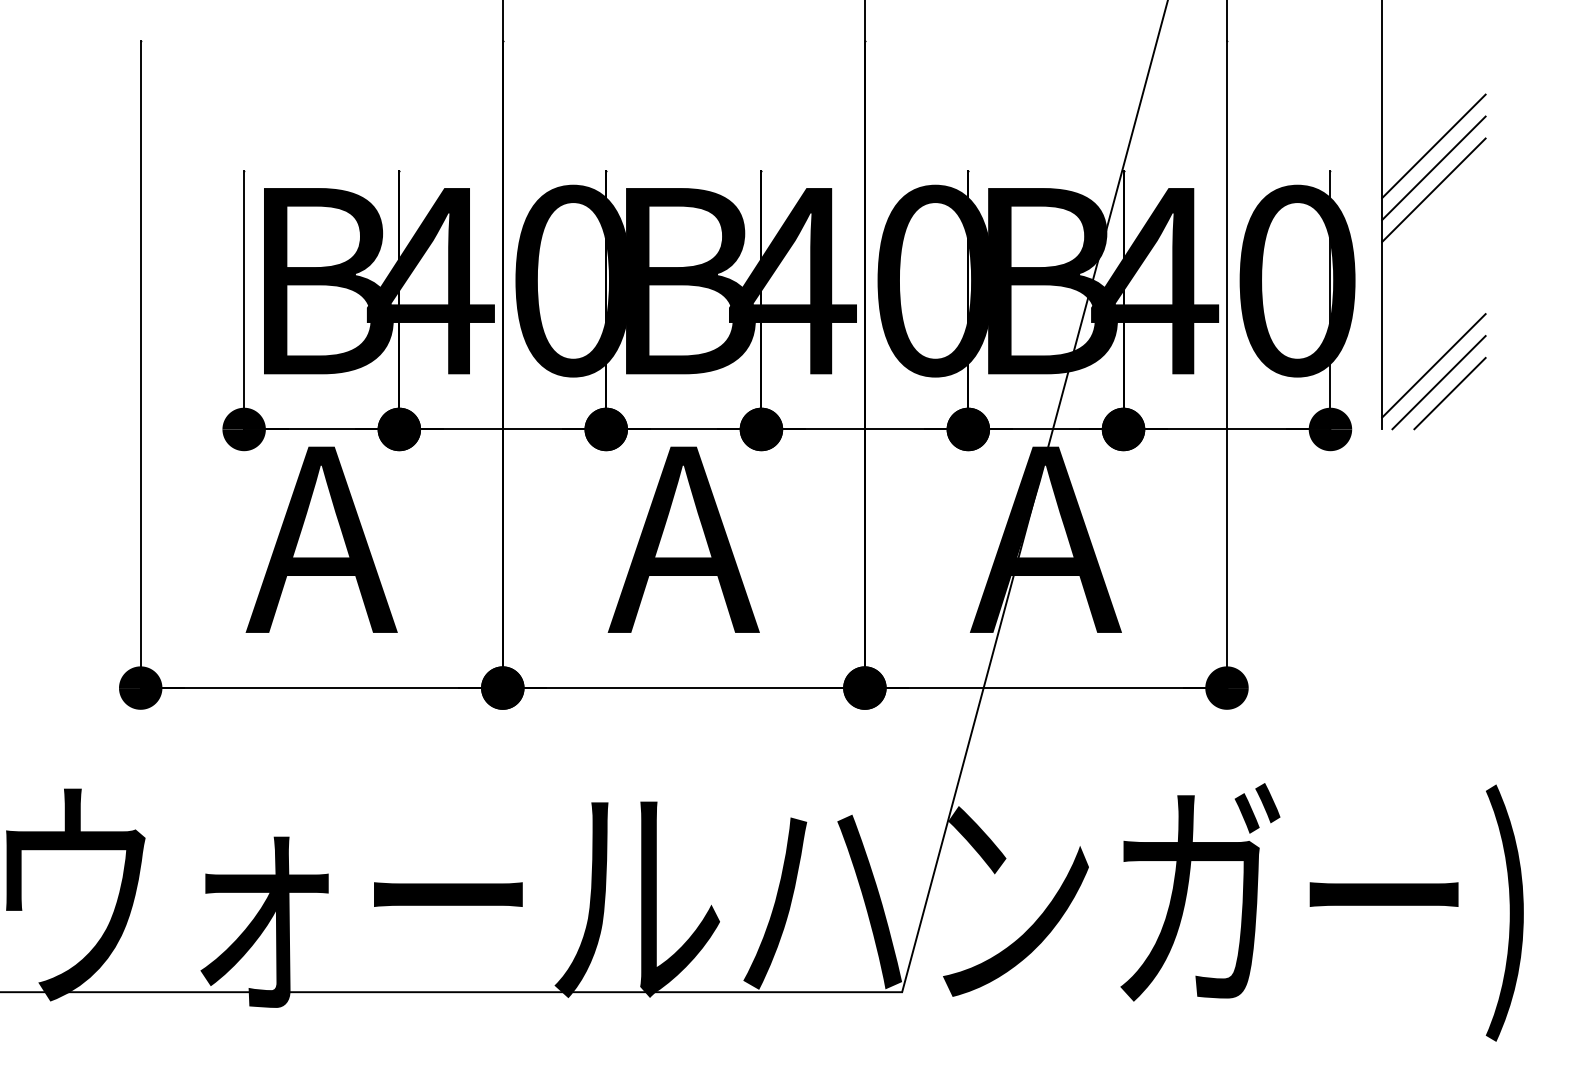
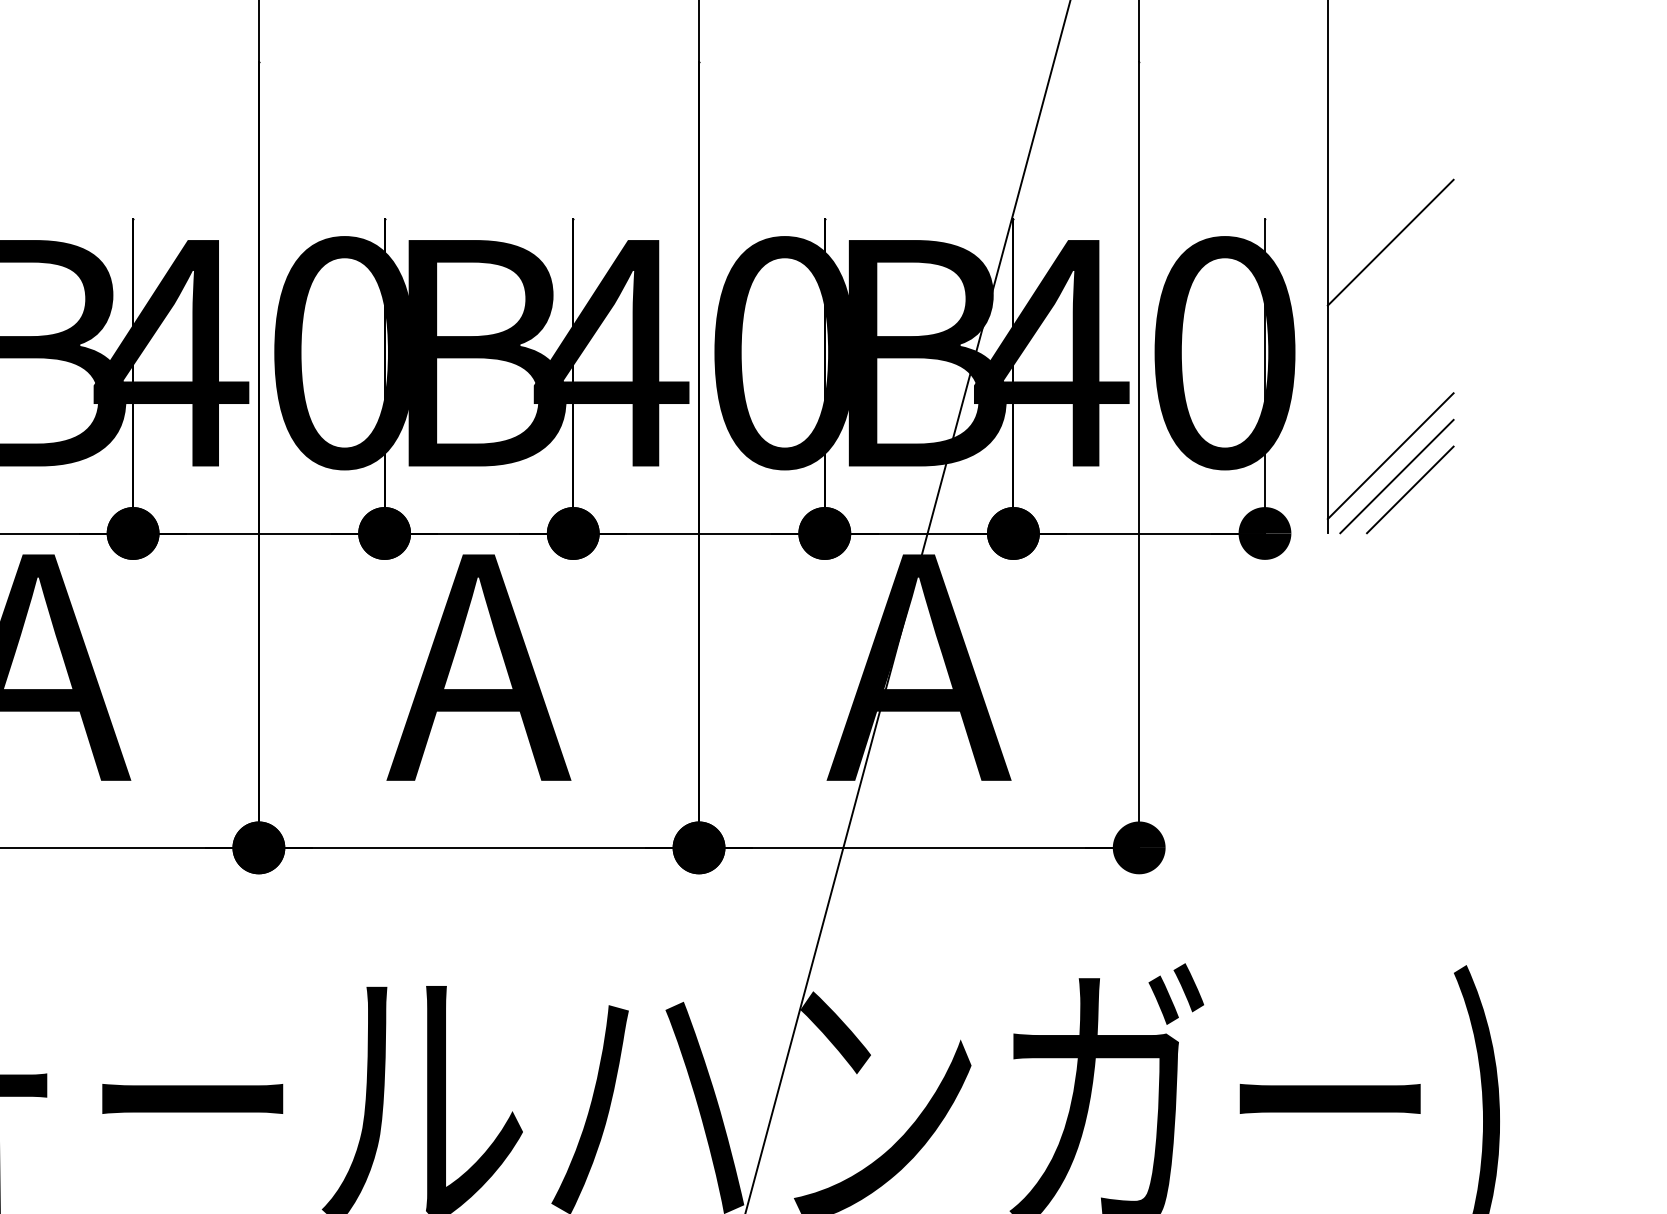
line: (1433, 146) -> (1390, 189), removed
line: (1433, 168) -> (1390, 216), removed

